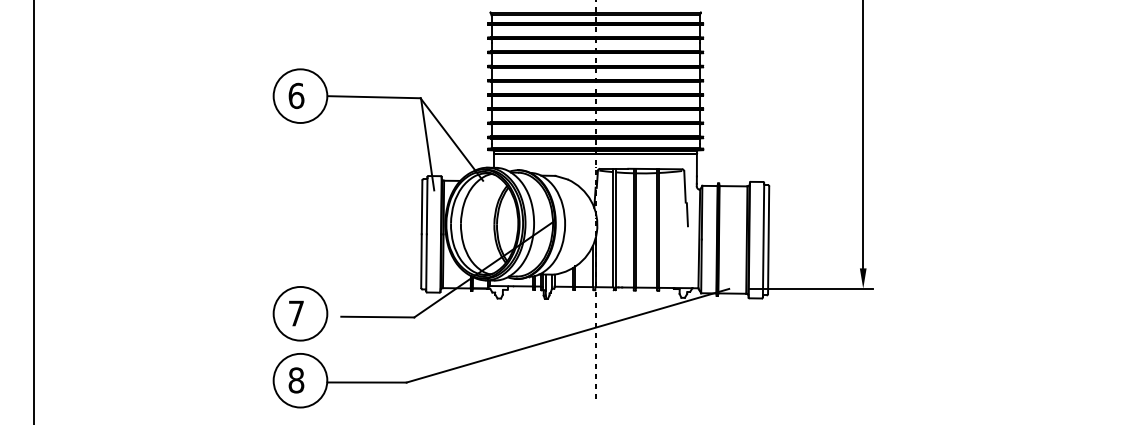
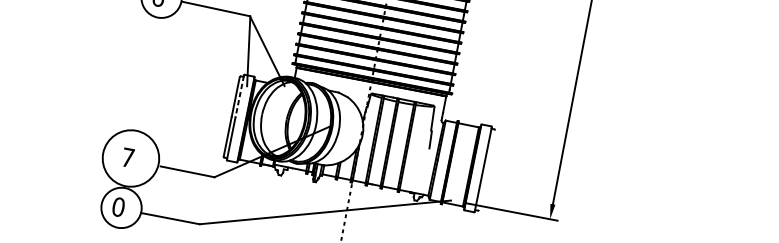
line: (427, 206) -> (239, 97), solid -> dashed
line: (768, 240) -> (486, 170), removed
circle: (300, 313) -> (131, 158), size x1.4
text: (296, 380) -> (118, 207), 8 -> 0

